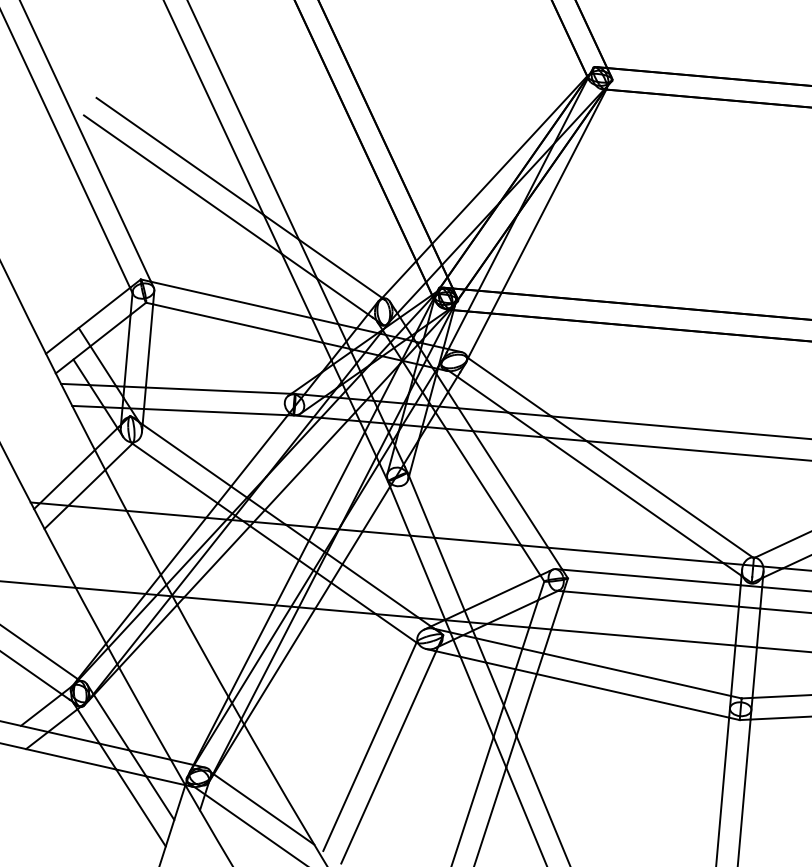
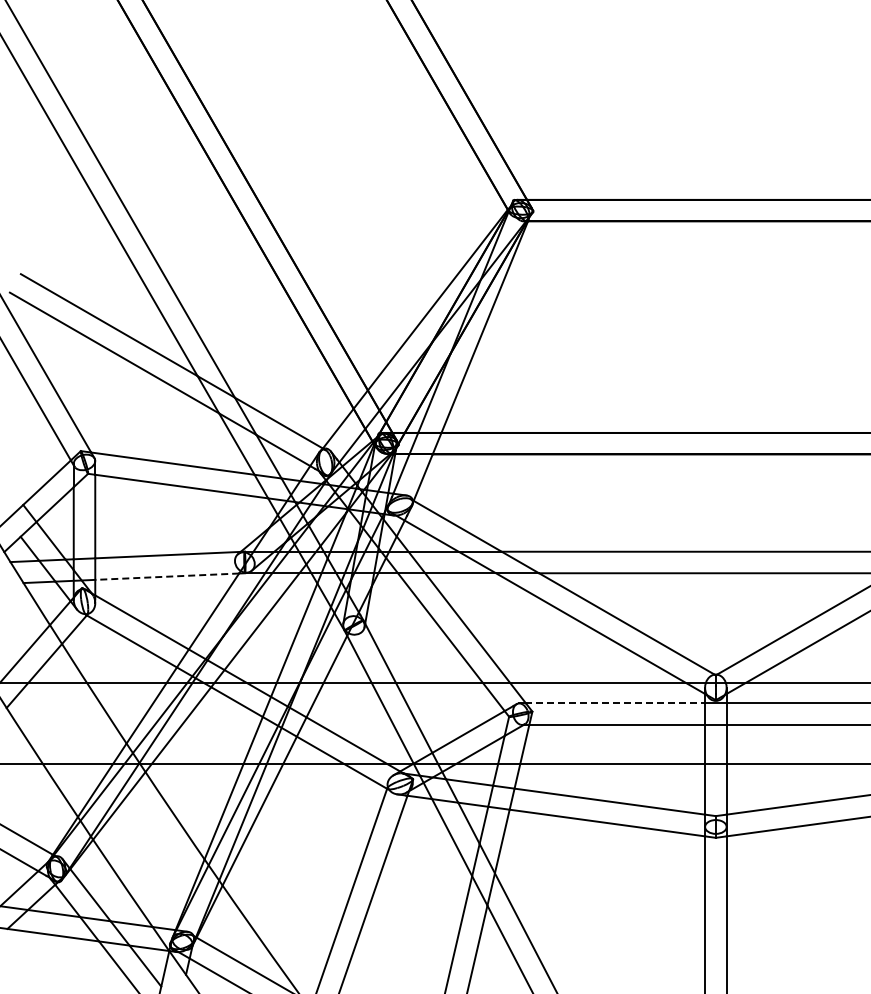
line: (215, 411) -> (166, 576), solid -> dashed
line: (651, 577) -> (615, 703), solid -> dashed

